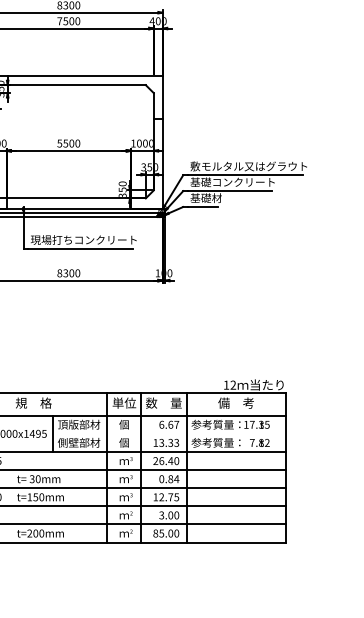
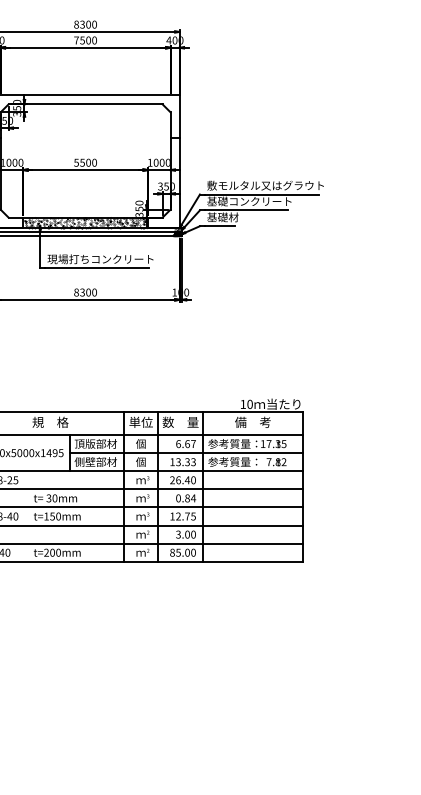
hatch: (68, 203) -> (85, 222), added
text: (232, 385) -> (249, 404), 12 -> 10
line: (169, 434) -> (186, 453), added

